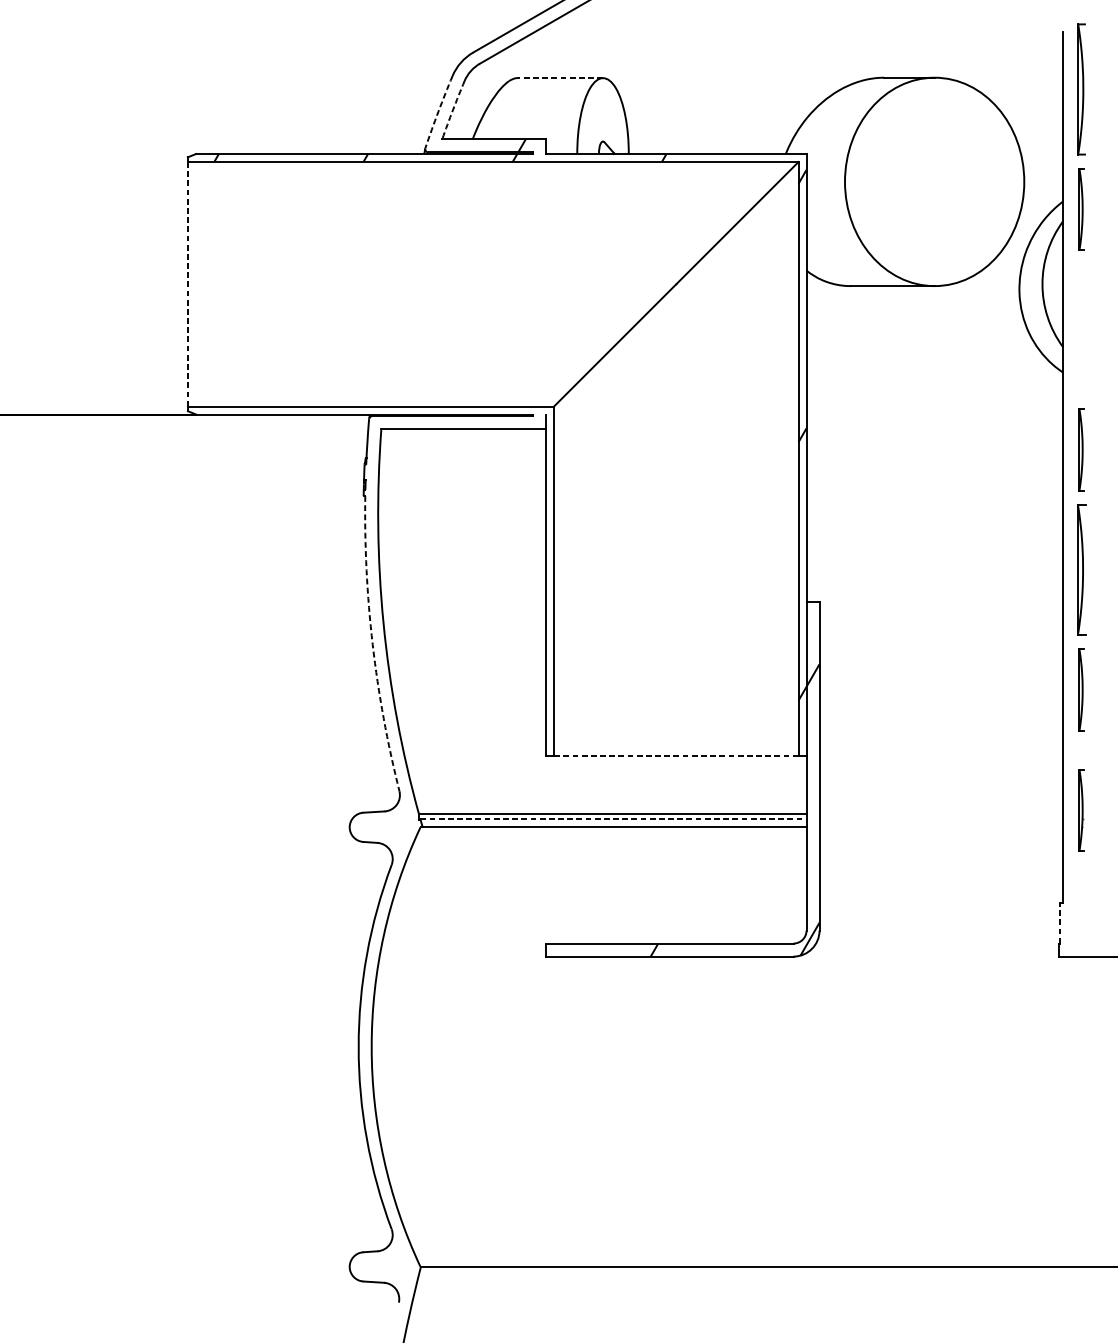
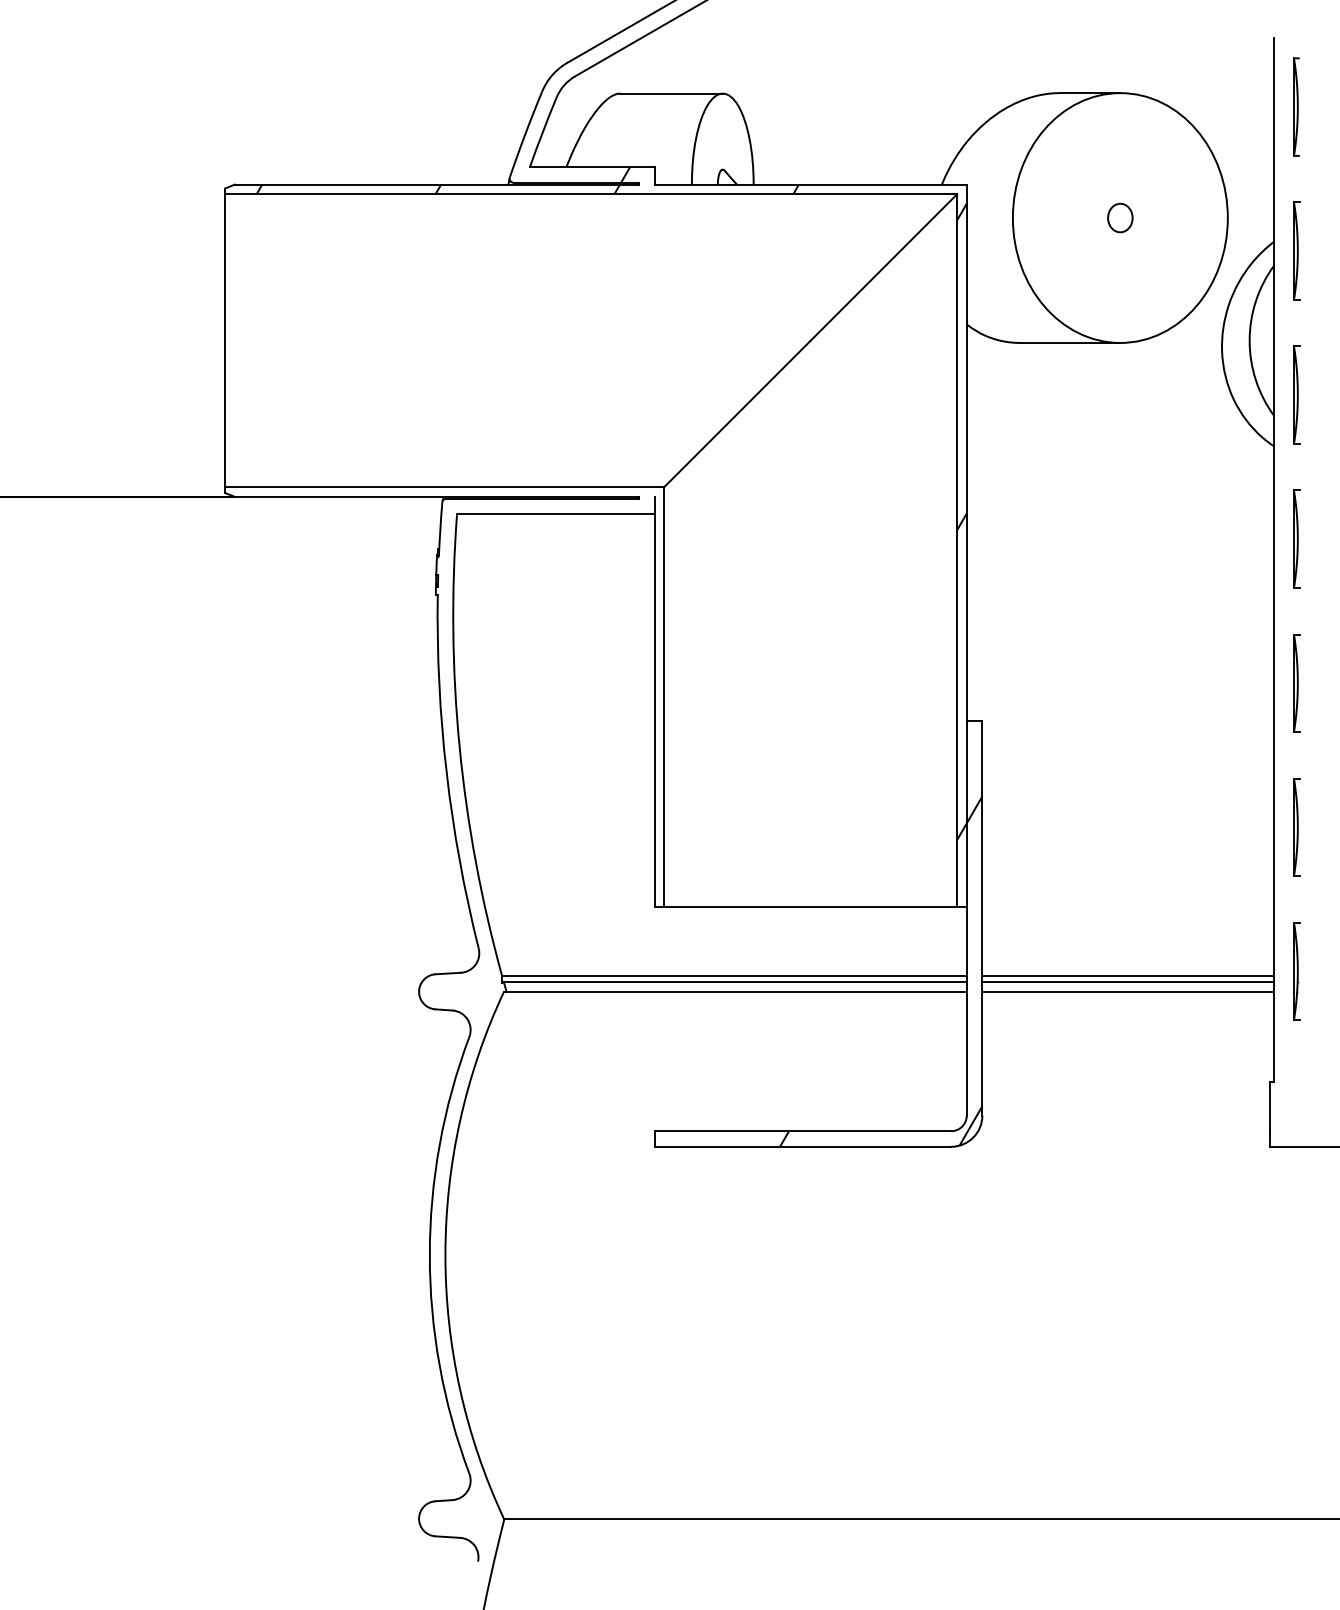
line: (559, 78) -> (670, 93), dashed -> solid
part: (1081, 88) -> (1296, 106), size x0.62
arc: (452, 109) -> (542, 131), dashed -> solid
arc: (438, 112) -> (525, 134), dashed -> solid
part: (934, 181) -> (1120, 217), added
line: (188, 284) -> (225, 340), dashed -> solid
part: (1081, 329) -> (1296, 394), added
part: (1081, 570) -> (1296, 683), size x0.62
arc: (372, 644) -> (446, 772), dashed -> solid
line: (676, 756) -> (810, 906), dashed -> solid
line: (941, 814) -> (1128, 976), added
line: (613, 819) -> (735, 982), dashed -> solid
line: (941, 819) -> (1128, 982), added
line: (941, 827) -> (1128, 991), added
line: (1059, 922) -> (1270, 1106), dashed -> solid

